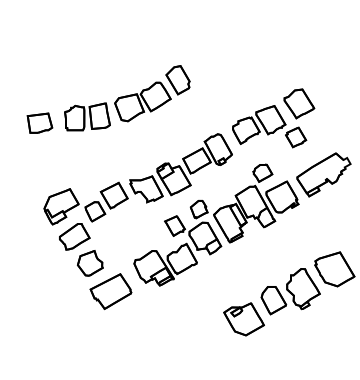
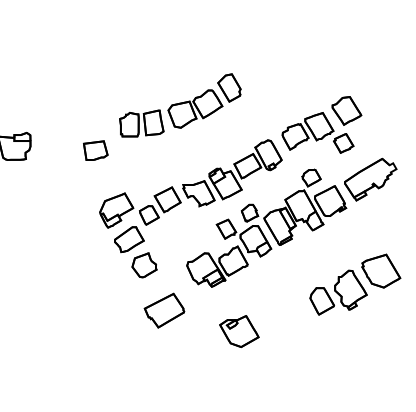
part: (39, 123) -> (95, 150), moved
part: (110, 291) -> (164, 310), moved
part: (244, 319) -> (239, 331), moved

